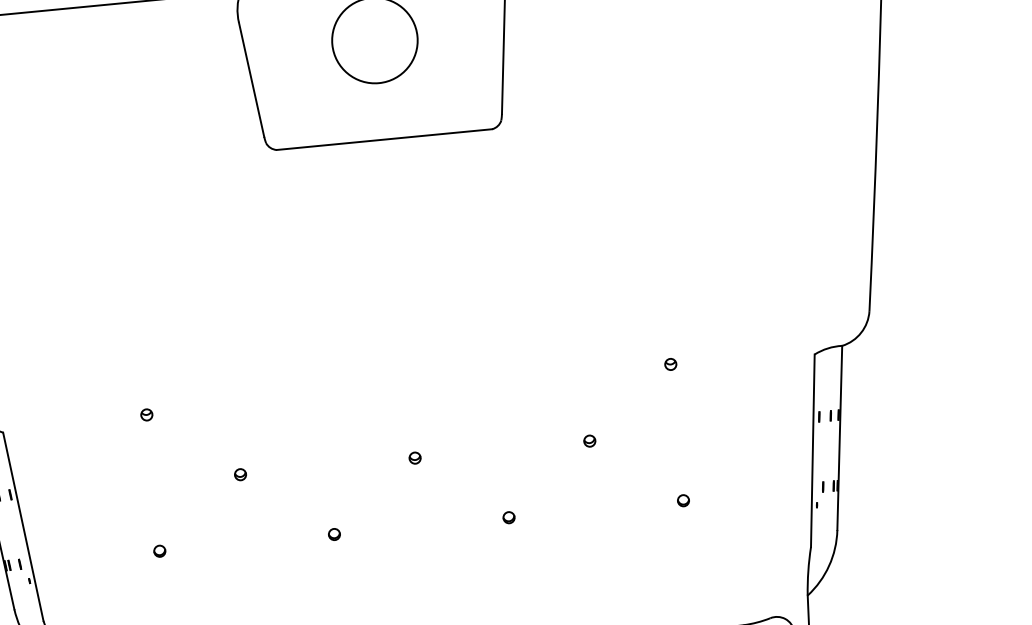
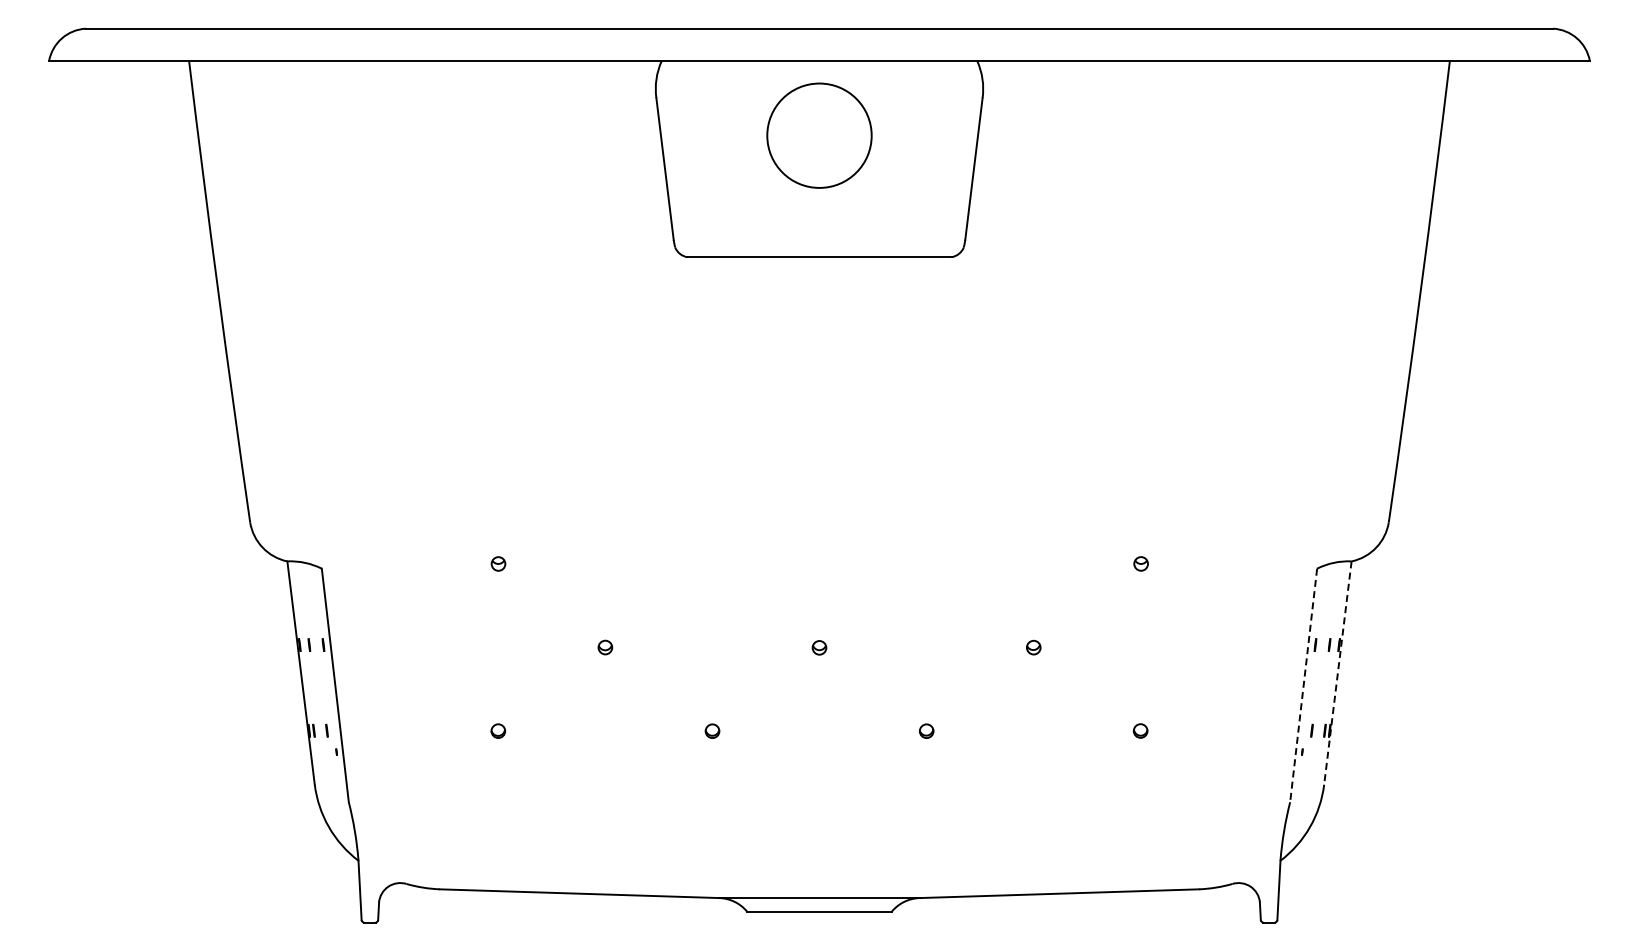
line: (839, 438) -> (1337, 673), solid -> dashed
line: (812, 450) -> (1303, 685), solid -> dashed

